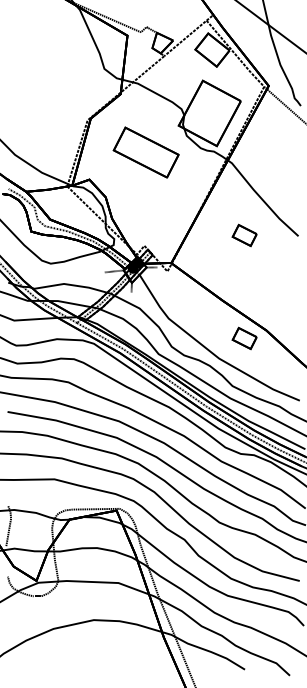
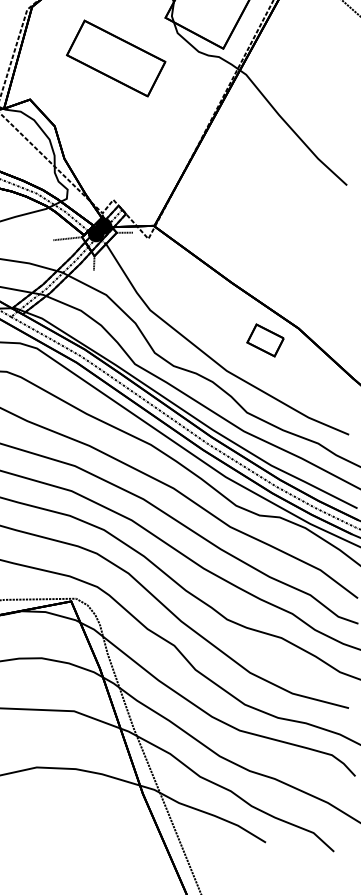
part: (244, 235) -> (265, 184), removed

